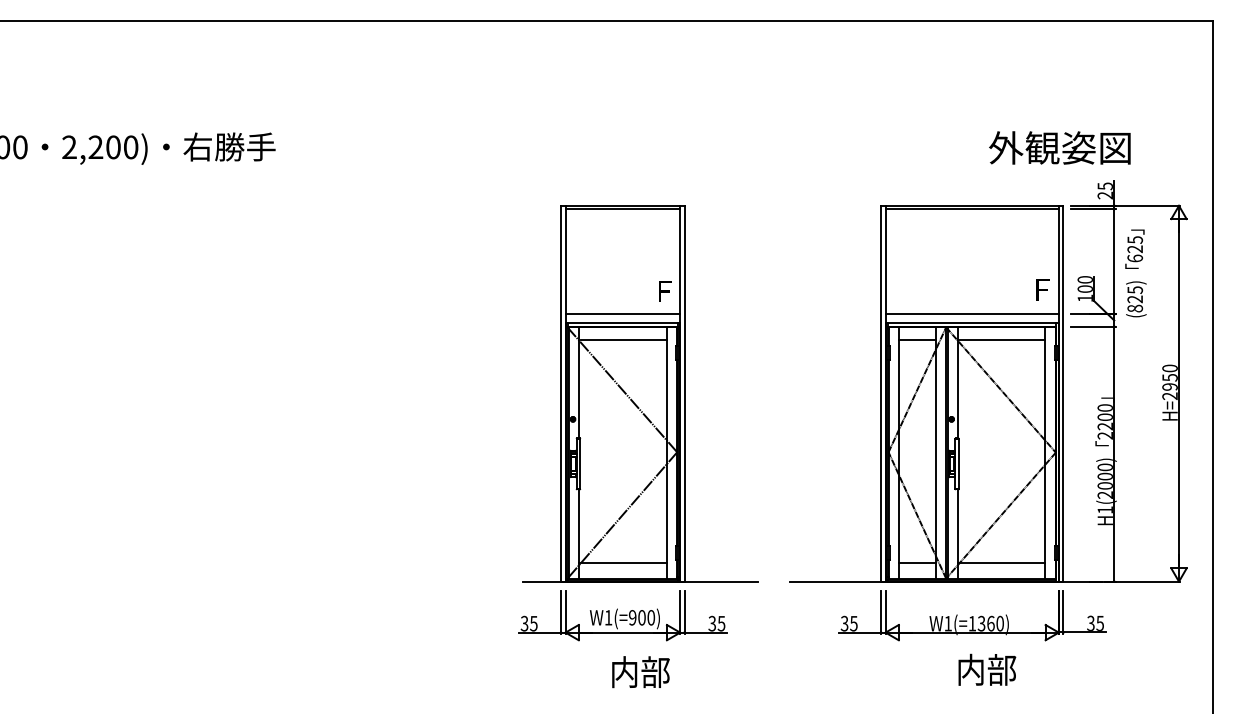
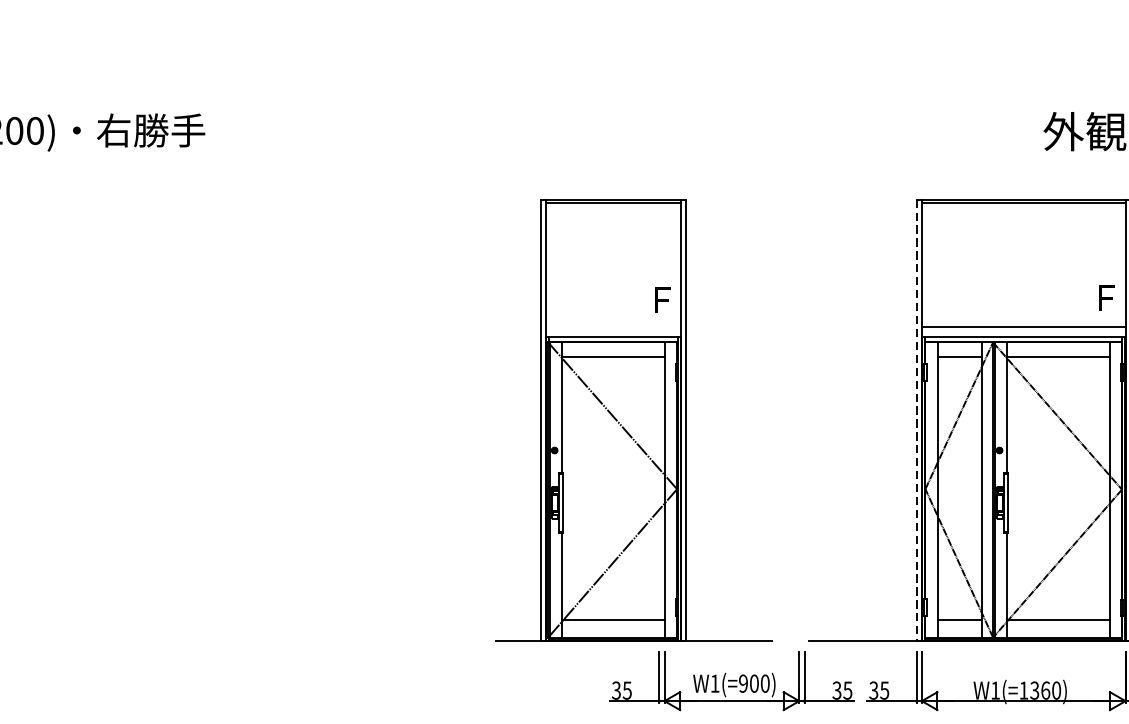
line: (622, 314) -> (612, 327), removed
line: (881, 393) -> (917, 420), solid -> dashed
part: (622, 615) -> (731, 680), moved

